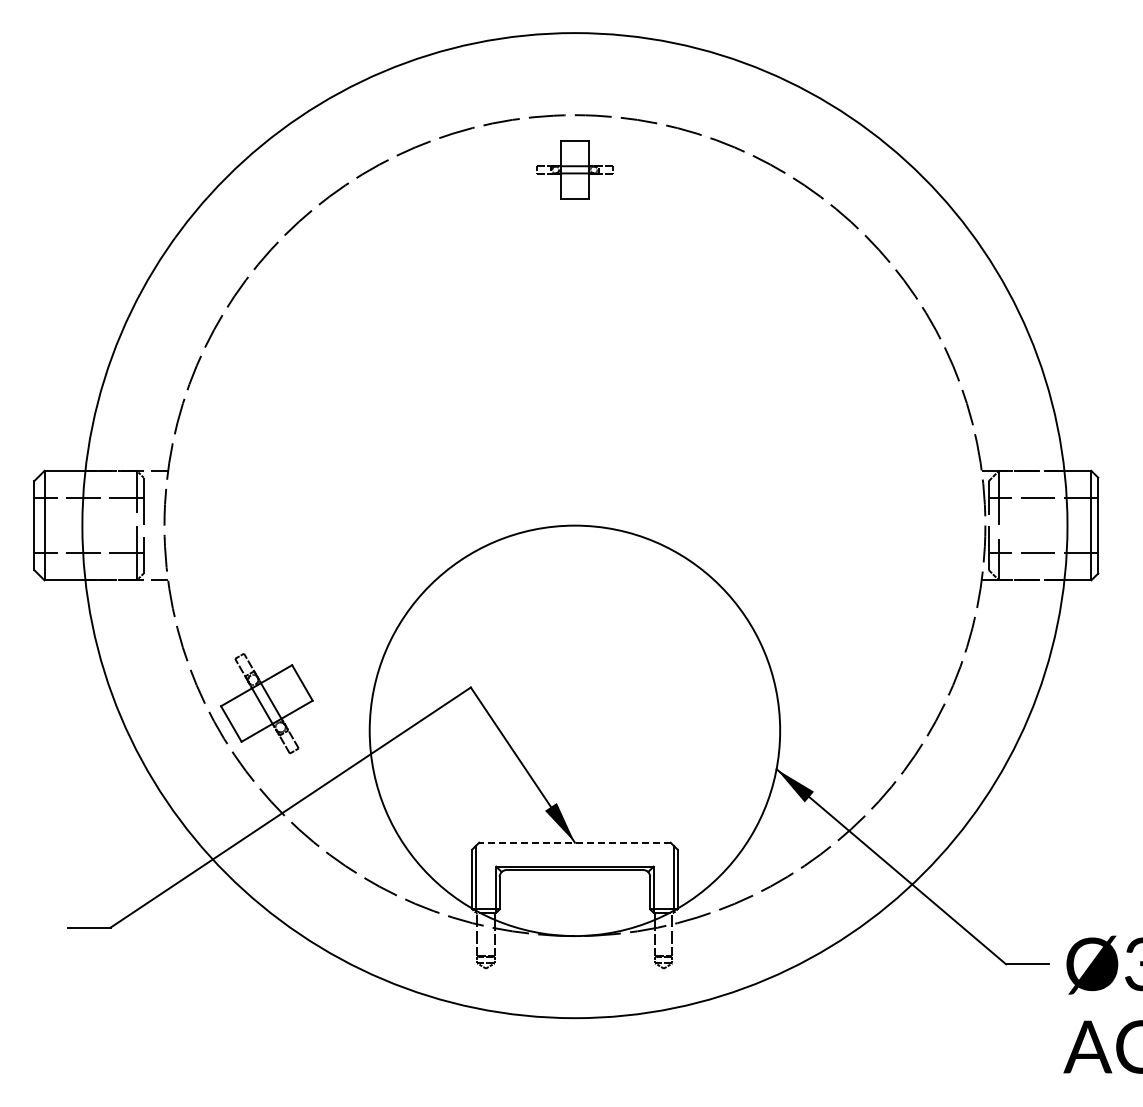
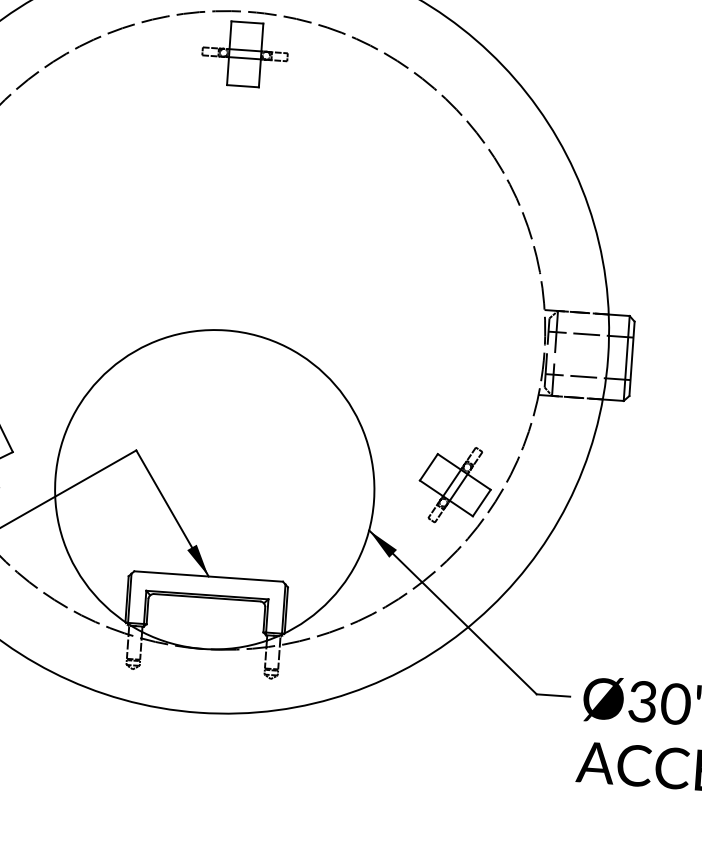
part: (574, 169) -> (244, 54), size x1.43
part: (882, 702) -> (454, 484), added
line: (574, 842) -> (208, 576), dashed -> solid

